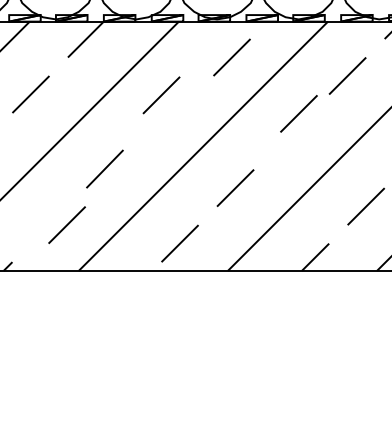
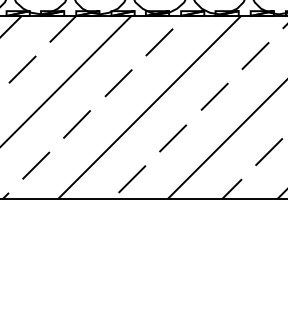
line: (232, 57) -> (159, 42), moved
line: (161, 95) -> (118, 83), moved
line: (298, 113) -> (214, 96), moved
line: (67, 224) -> (36, 165), moved

